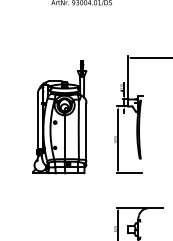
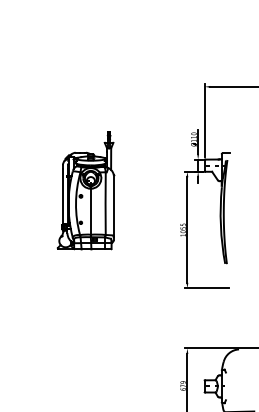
part: (59, 117) -> (85, 191), size x0.6

